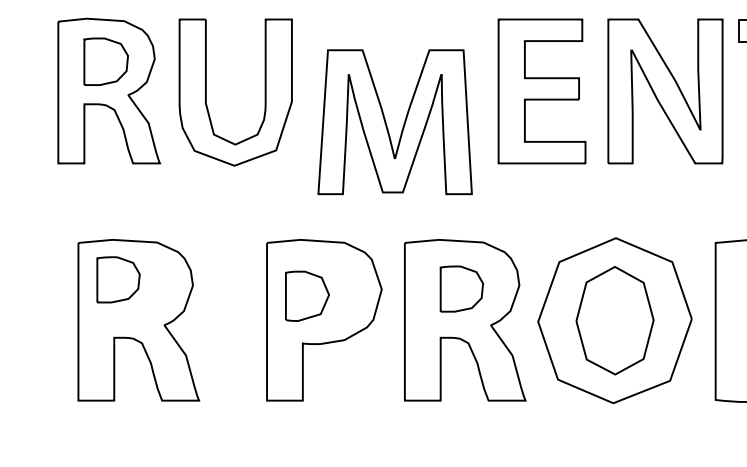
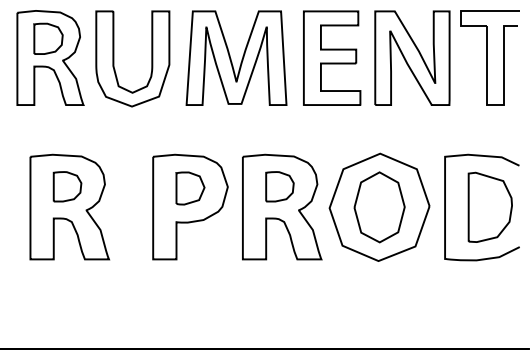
part: (395, 121) -> (236, 57), moved
part: (118, 279) -> (67, 186), moved
part: (307, 296) -> (190, 188), moved

